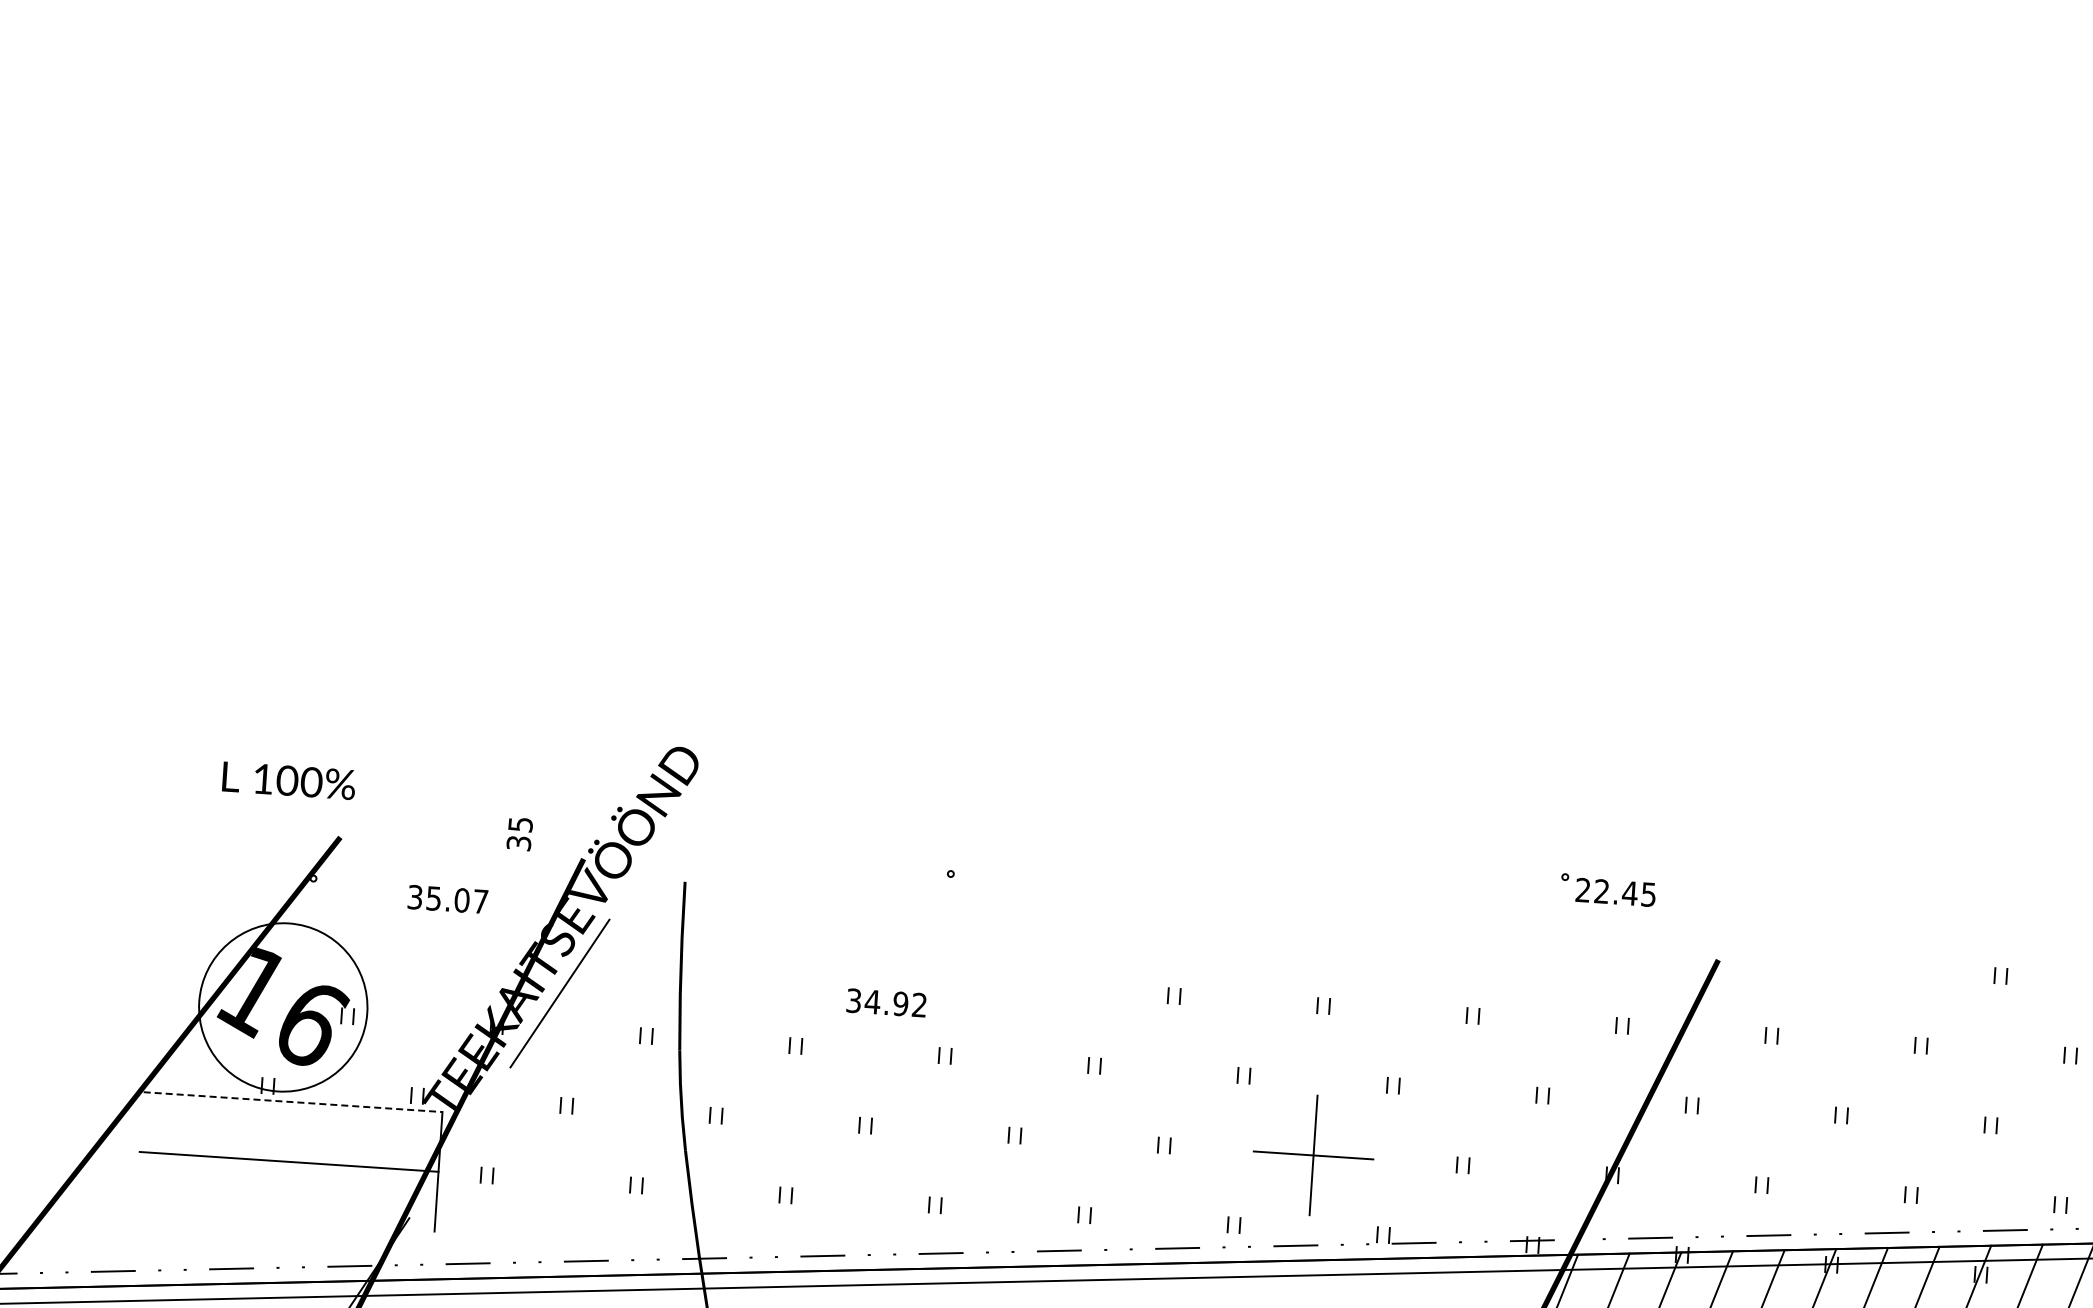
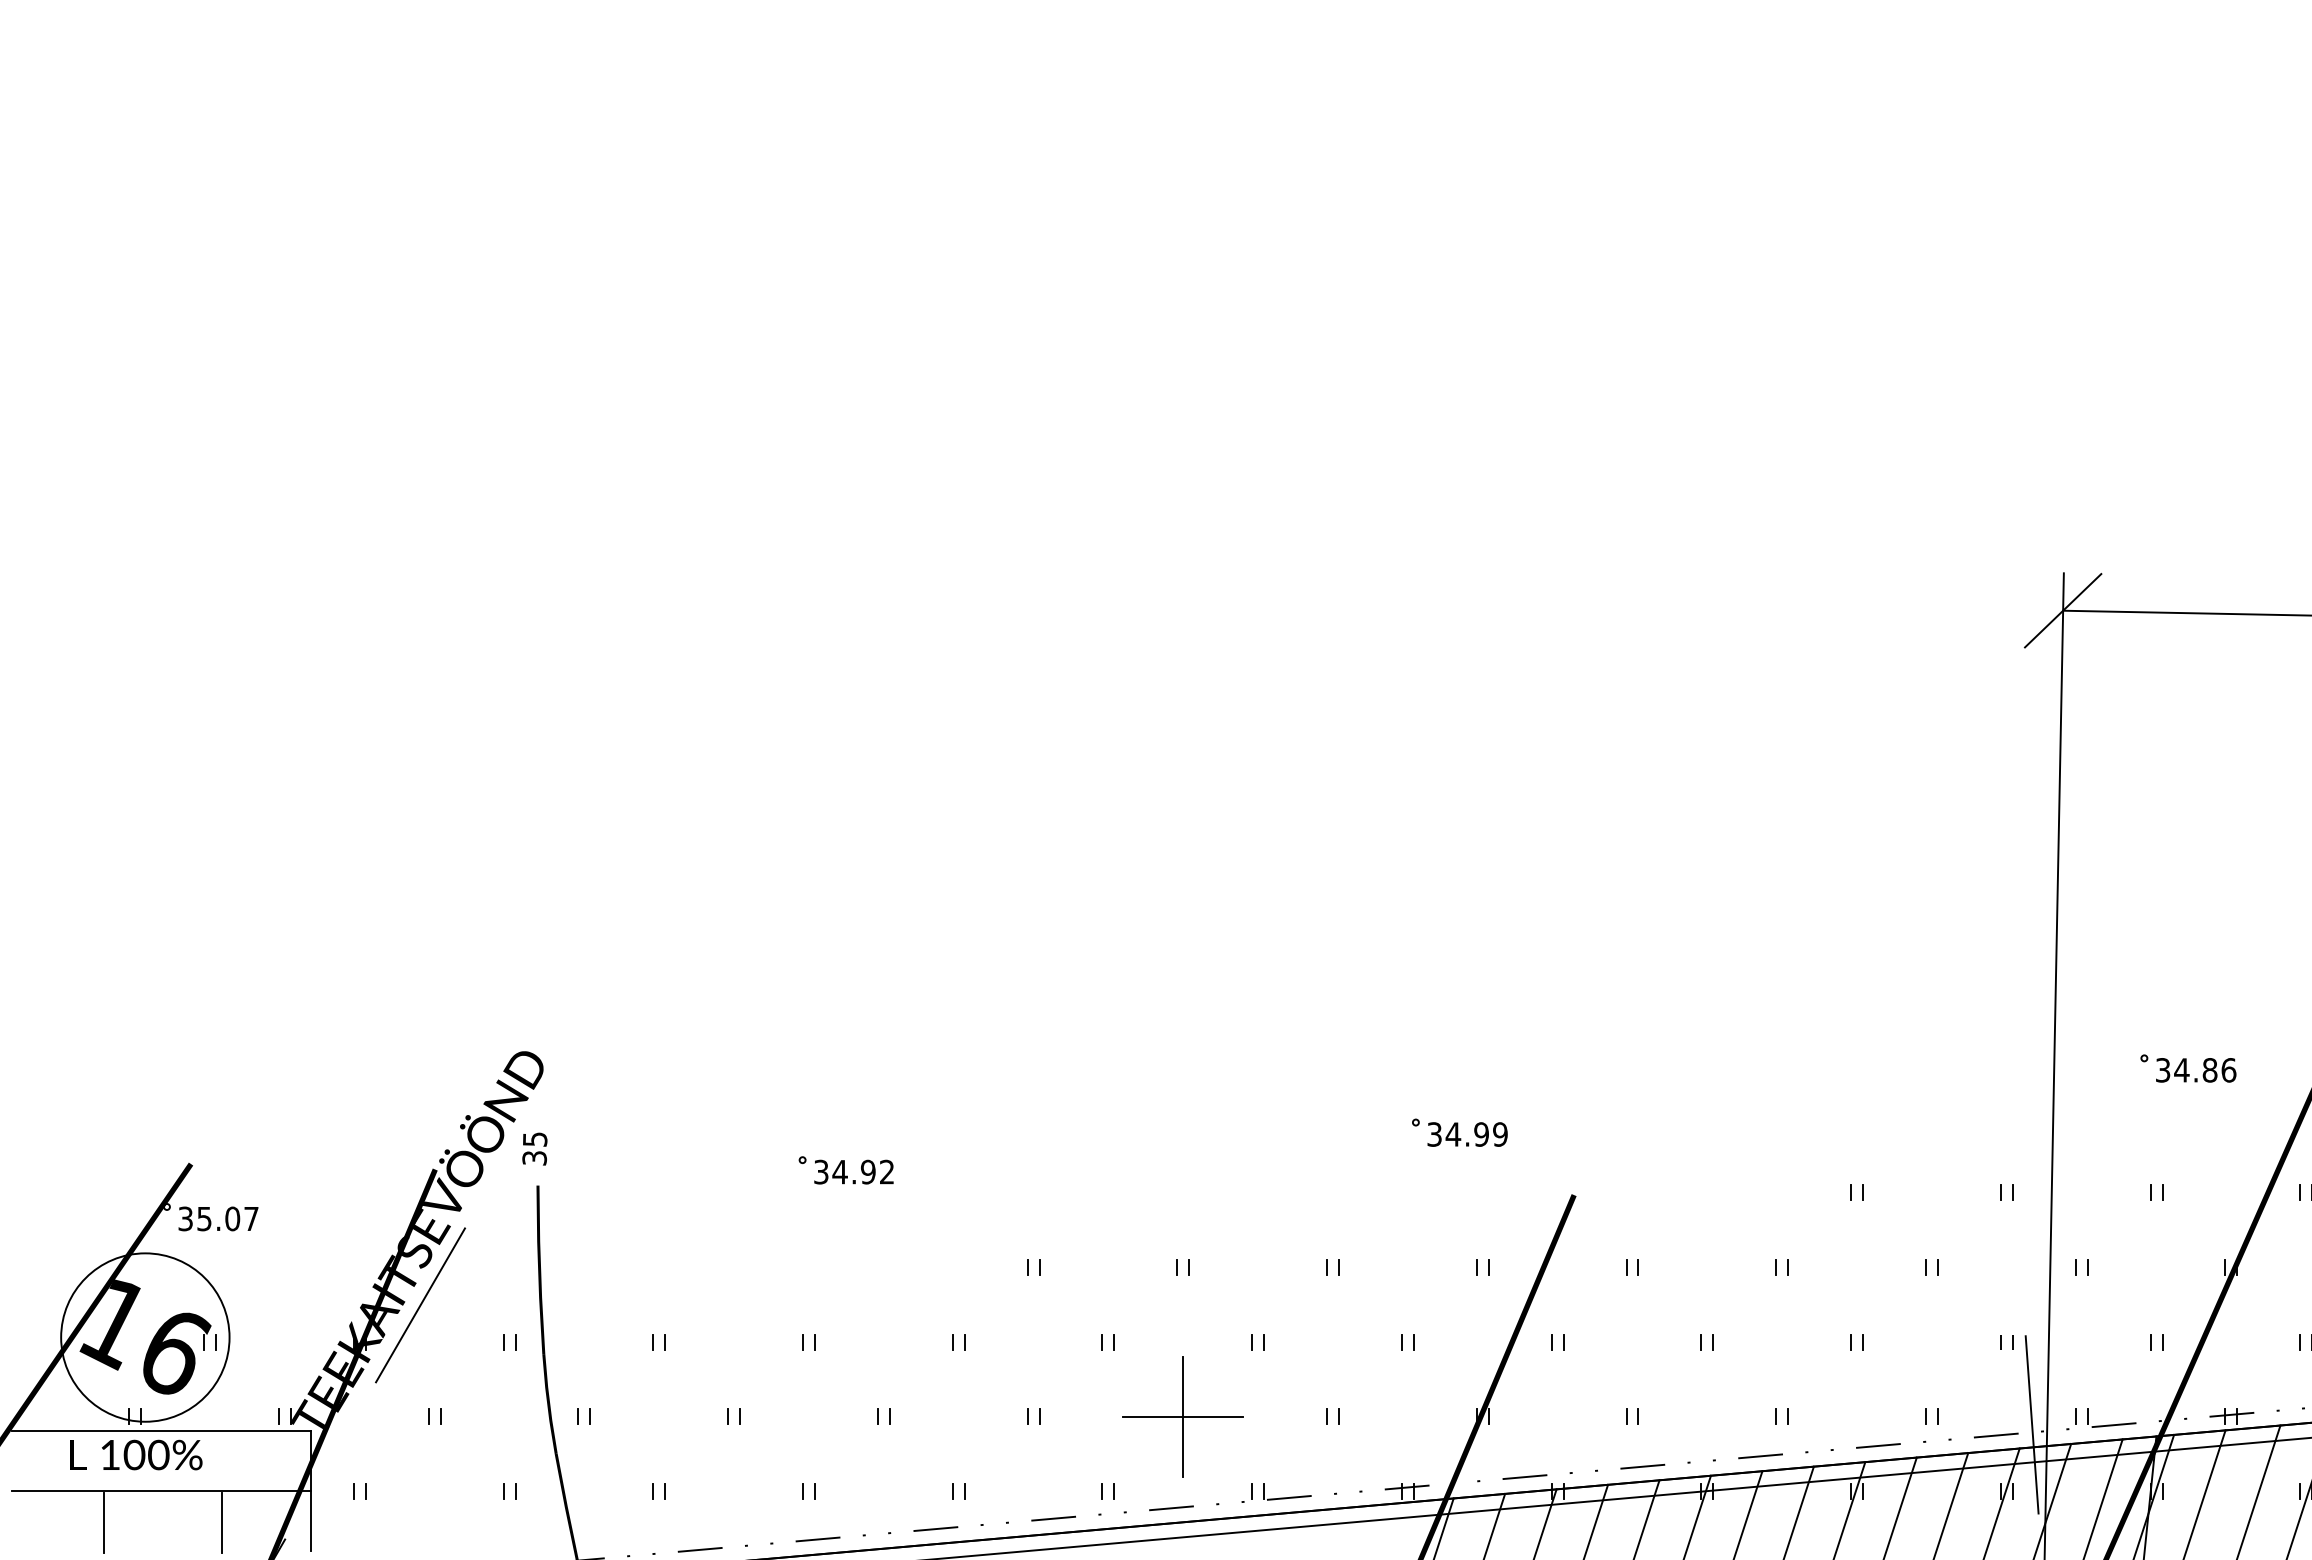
text: (289, 780) -> (136, 1454), moved
text: (519, 833) -> (534, 1148), moved
text: (1615, 892) -> (1467, 1134), 22.45 -> 34.99
text: (447, 899) -> (218, 1218), moved
text: (886, 1002) -> (853, 1171), moved
line: (293, 1102) -> (161, 1431), dashed -> solid
line: (229, 1189) -> (103, 1522), added
line: (347, 1197) -> (221, 1522), added

